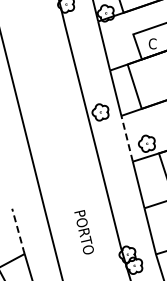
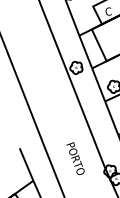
line: (127, 138) -> (98, 84), dashed -> solid
line: (18, 231) -> (26, 164), dashed -> solid

